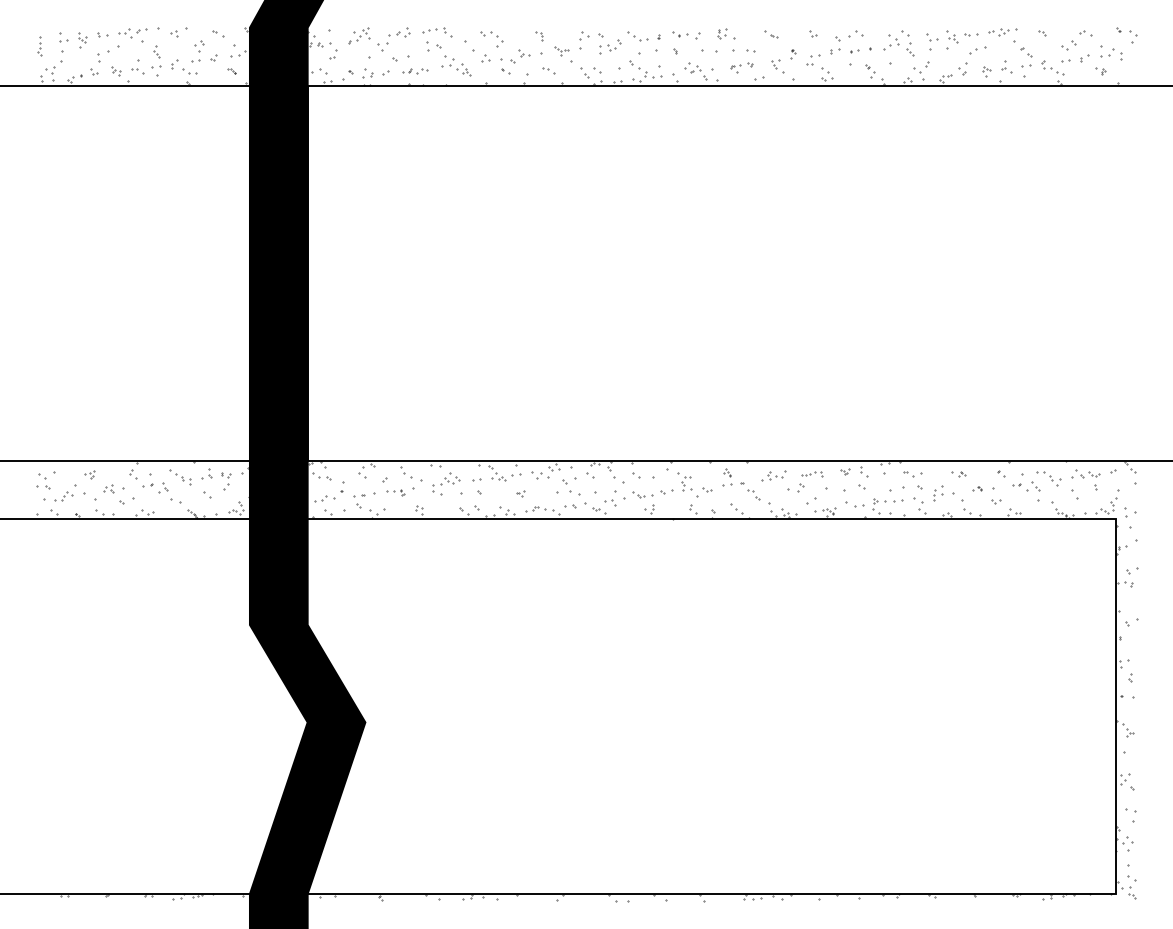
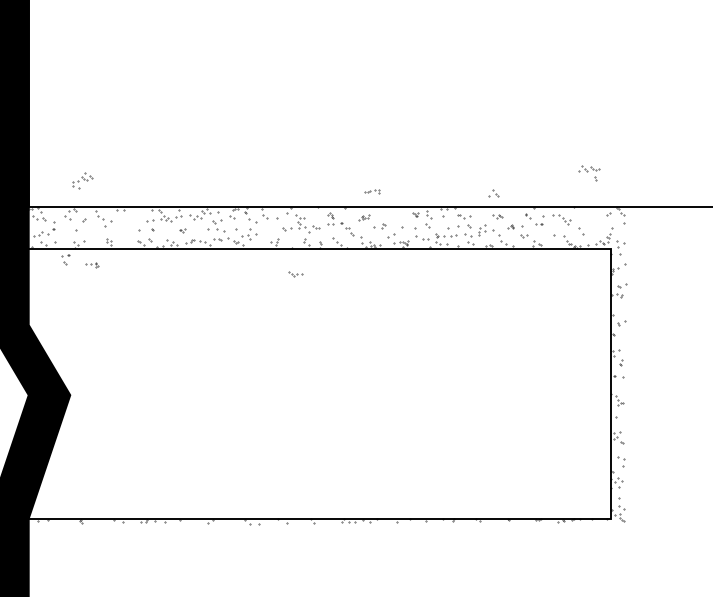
part: (812, 474) -> (372, 191), moved
part: (773, 475) -> (363, 217), size x0.6
part: (1085, 479) -> (588, 172), moved
part: (446, 483) -> (82, 180), moved
part: (1033, 486) -> (494, 193), moved
part: (395, 492) -> (91, 264), moved
part: (642, 494) -> (295, 273), moved
part: (359, 501) -> (66, 259), moved

